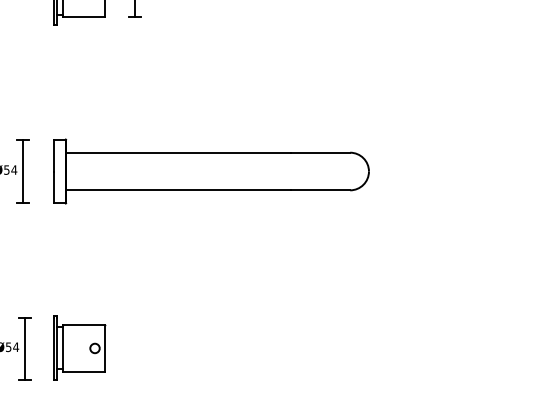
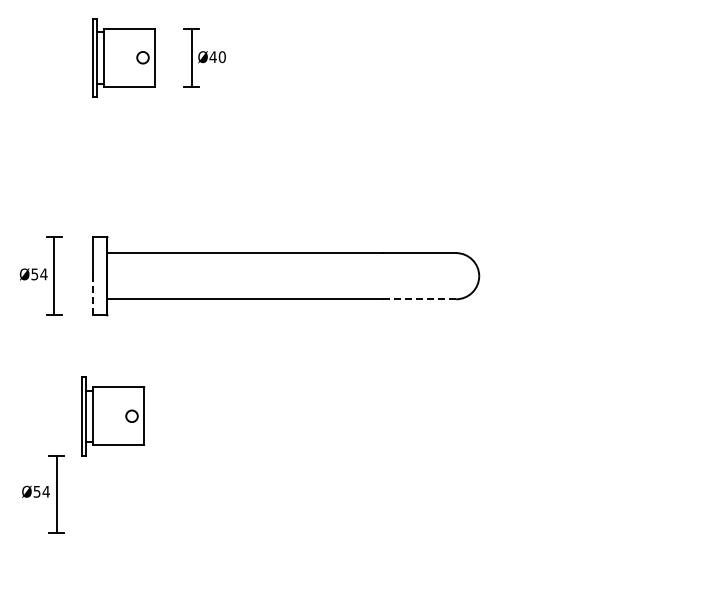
line: (53, 187) -> (92, 295), solid -> dashed
line: (321, 190) -> (420, 299), solid -> dashed
part: (79, 348) -> (113, 416), moved

